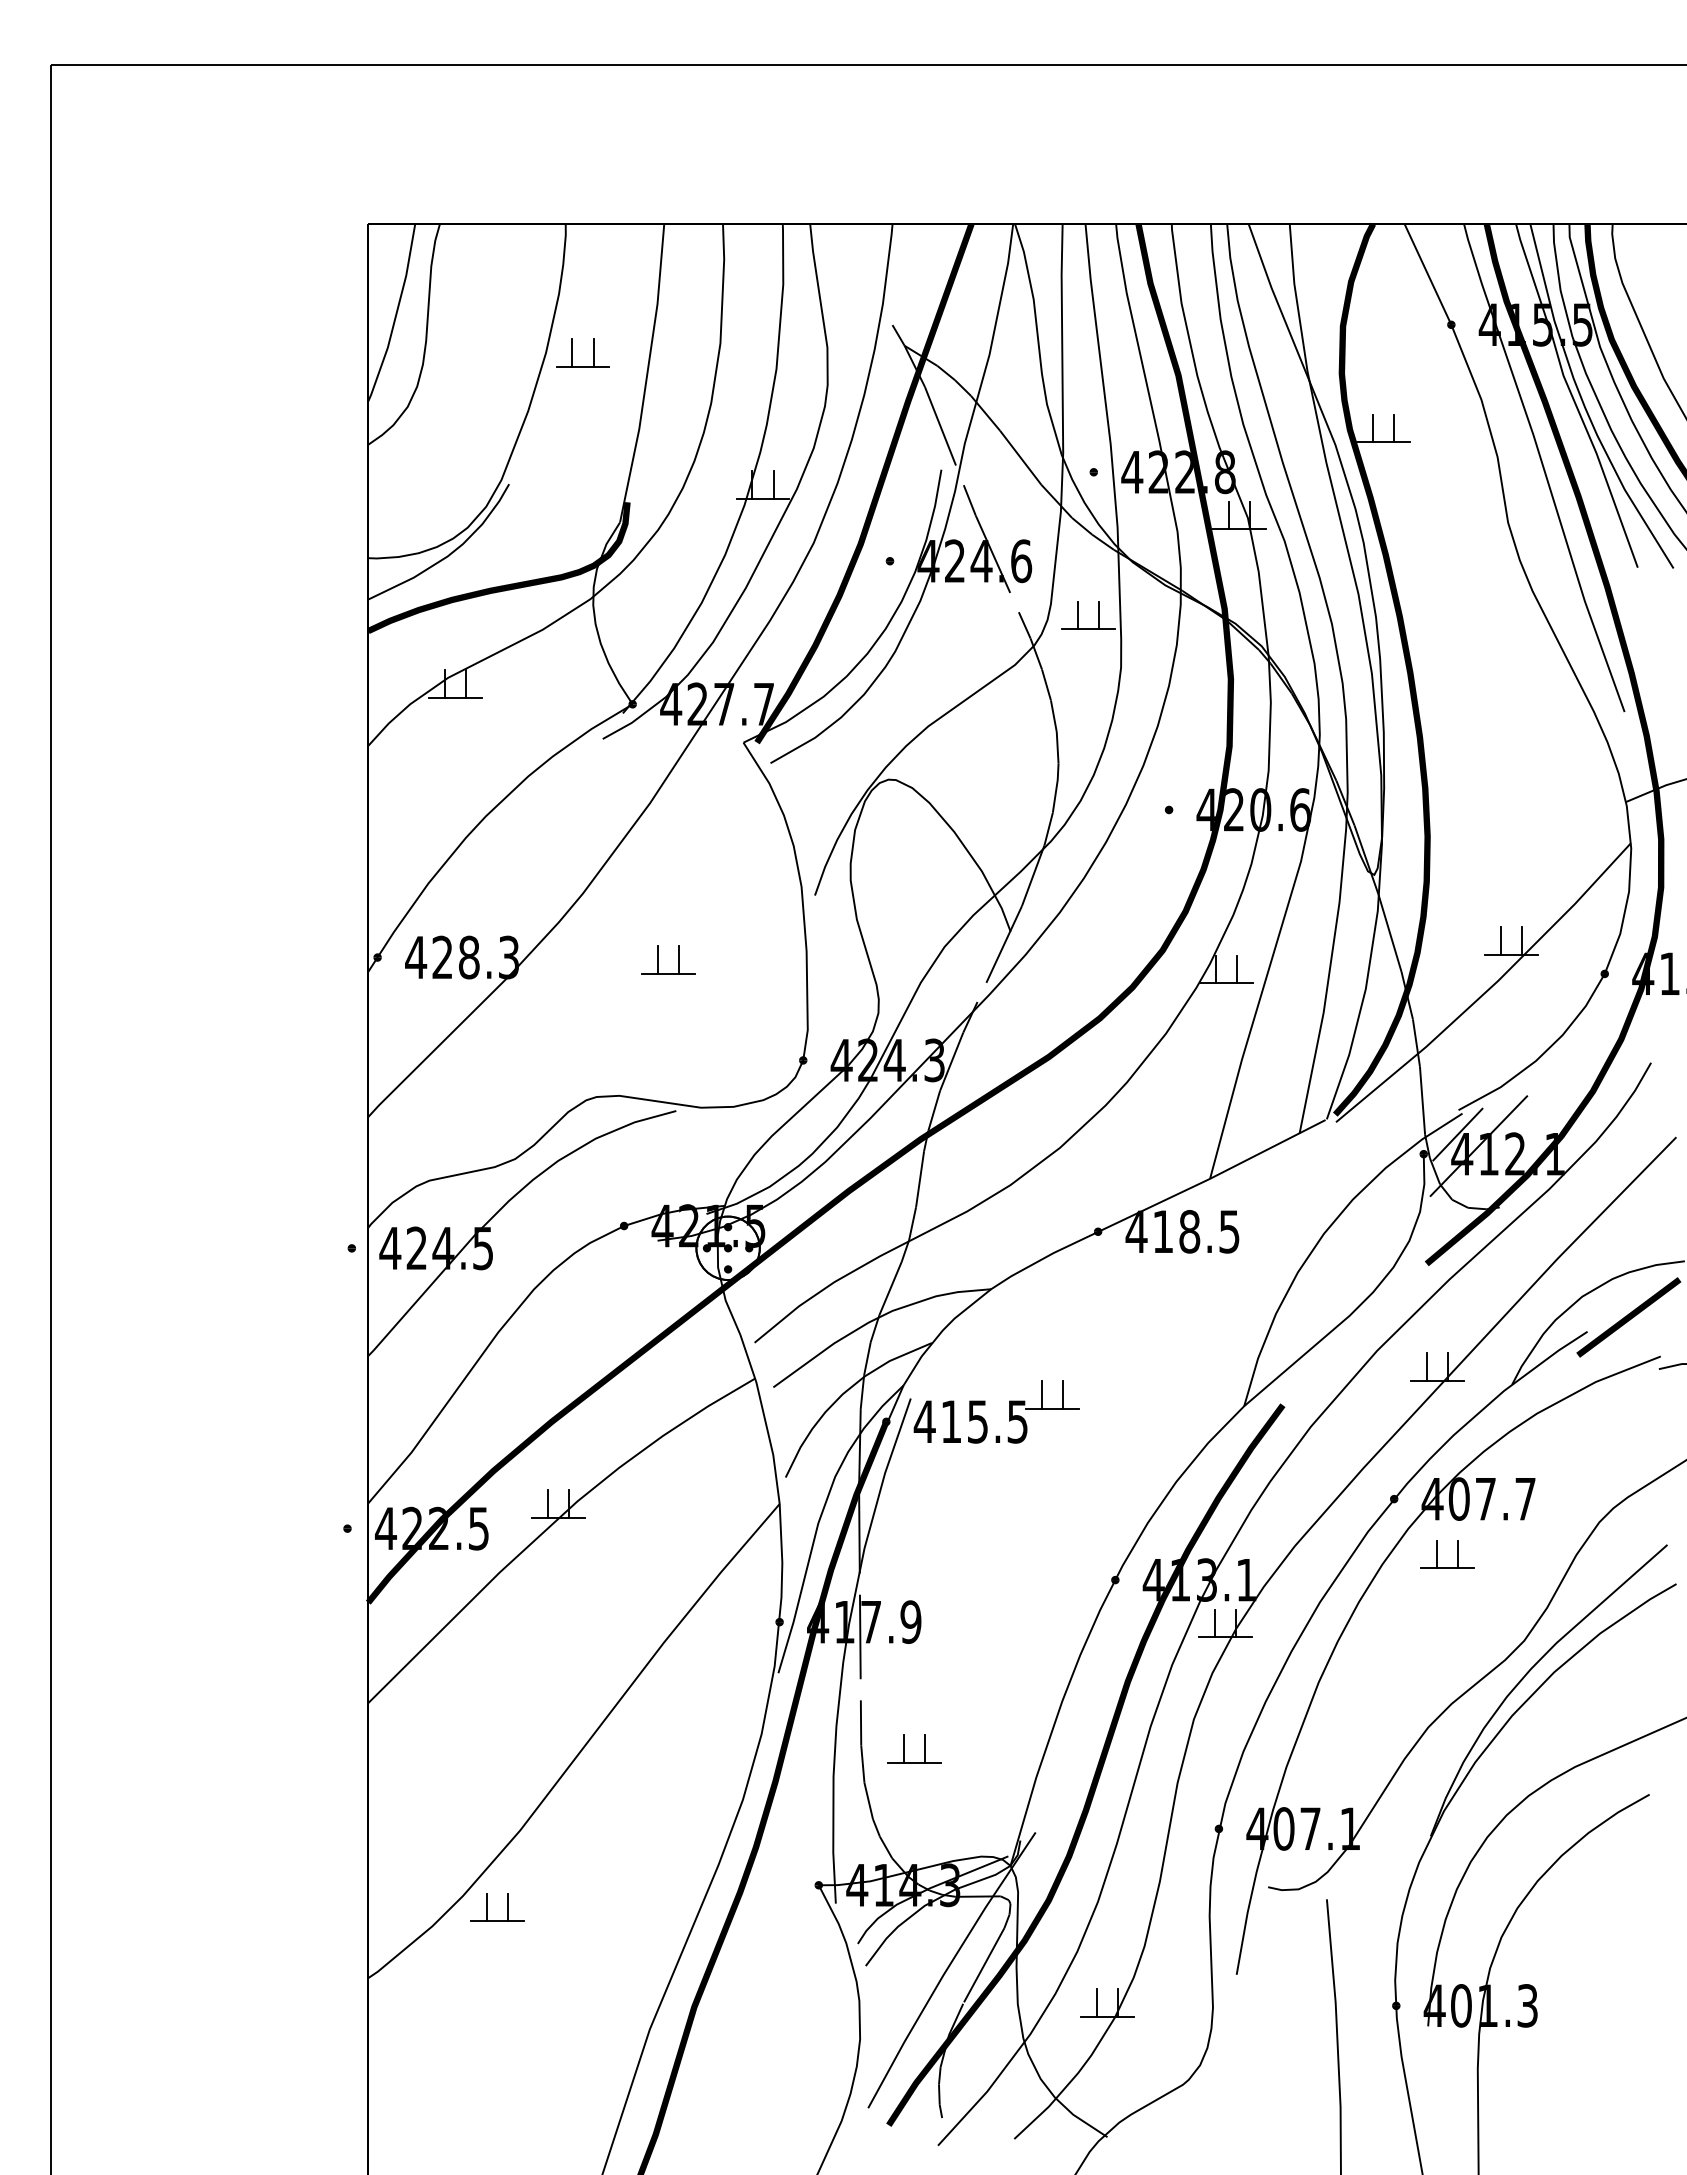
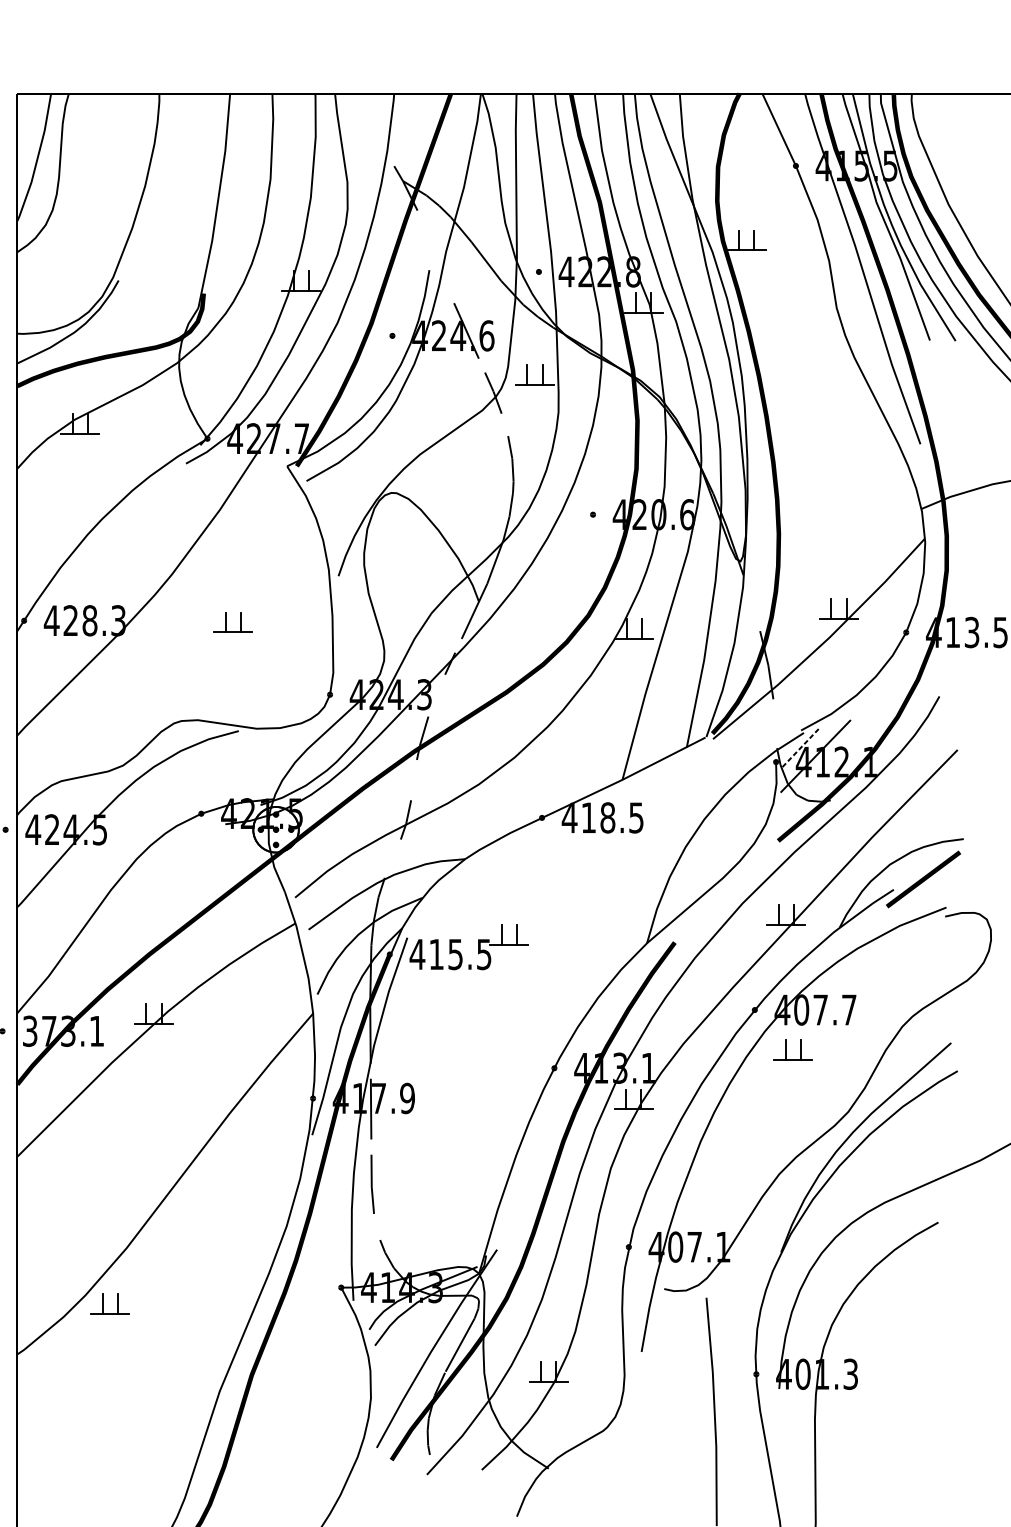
part: (572, 352) -> (164, 185), removed
line: (949, 450) -> (435, 256), removed
line: (1046, 684) -> (504, 424), removed
line: (1389, 932) -> (751, 602), removed
line: (951, 1061) -> (436, 695), removed
line: (1422, 1100) -> (775, 723), removed
line: (1457, 1134) -> (800, 747), solid -> dashed
line: (920, 1179) -> (414, 780), removed
line: (890, 1288) -> (392, 858), removed
text: (431, 1528) -> (62, 1031), 422.5 -> 373.1
part: (904, 1748) -> (402, 1189), removed
line: (868, 1800) -> (376, 1226), removed

